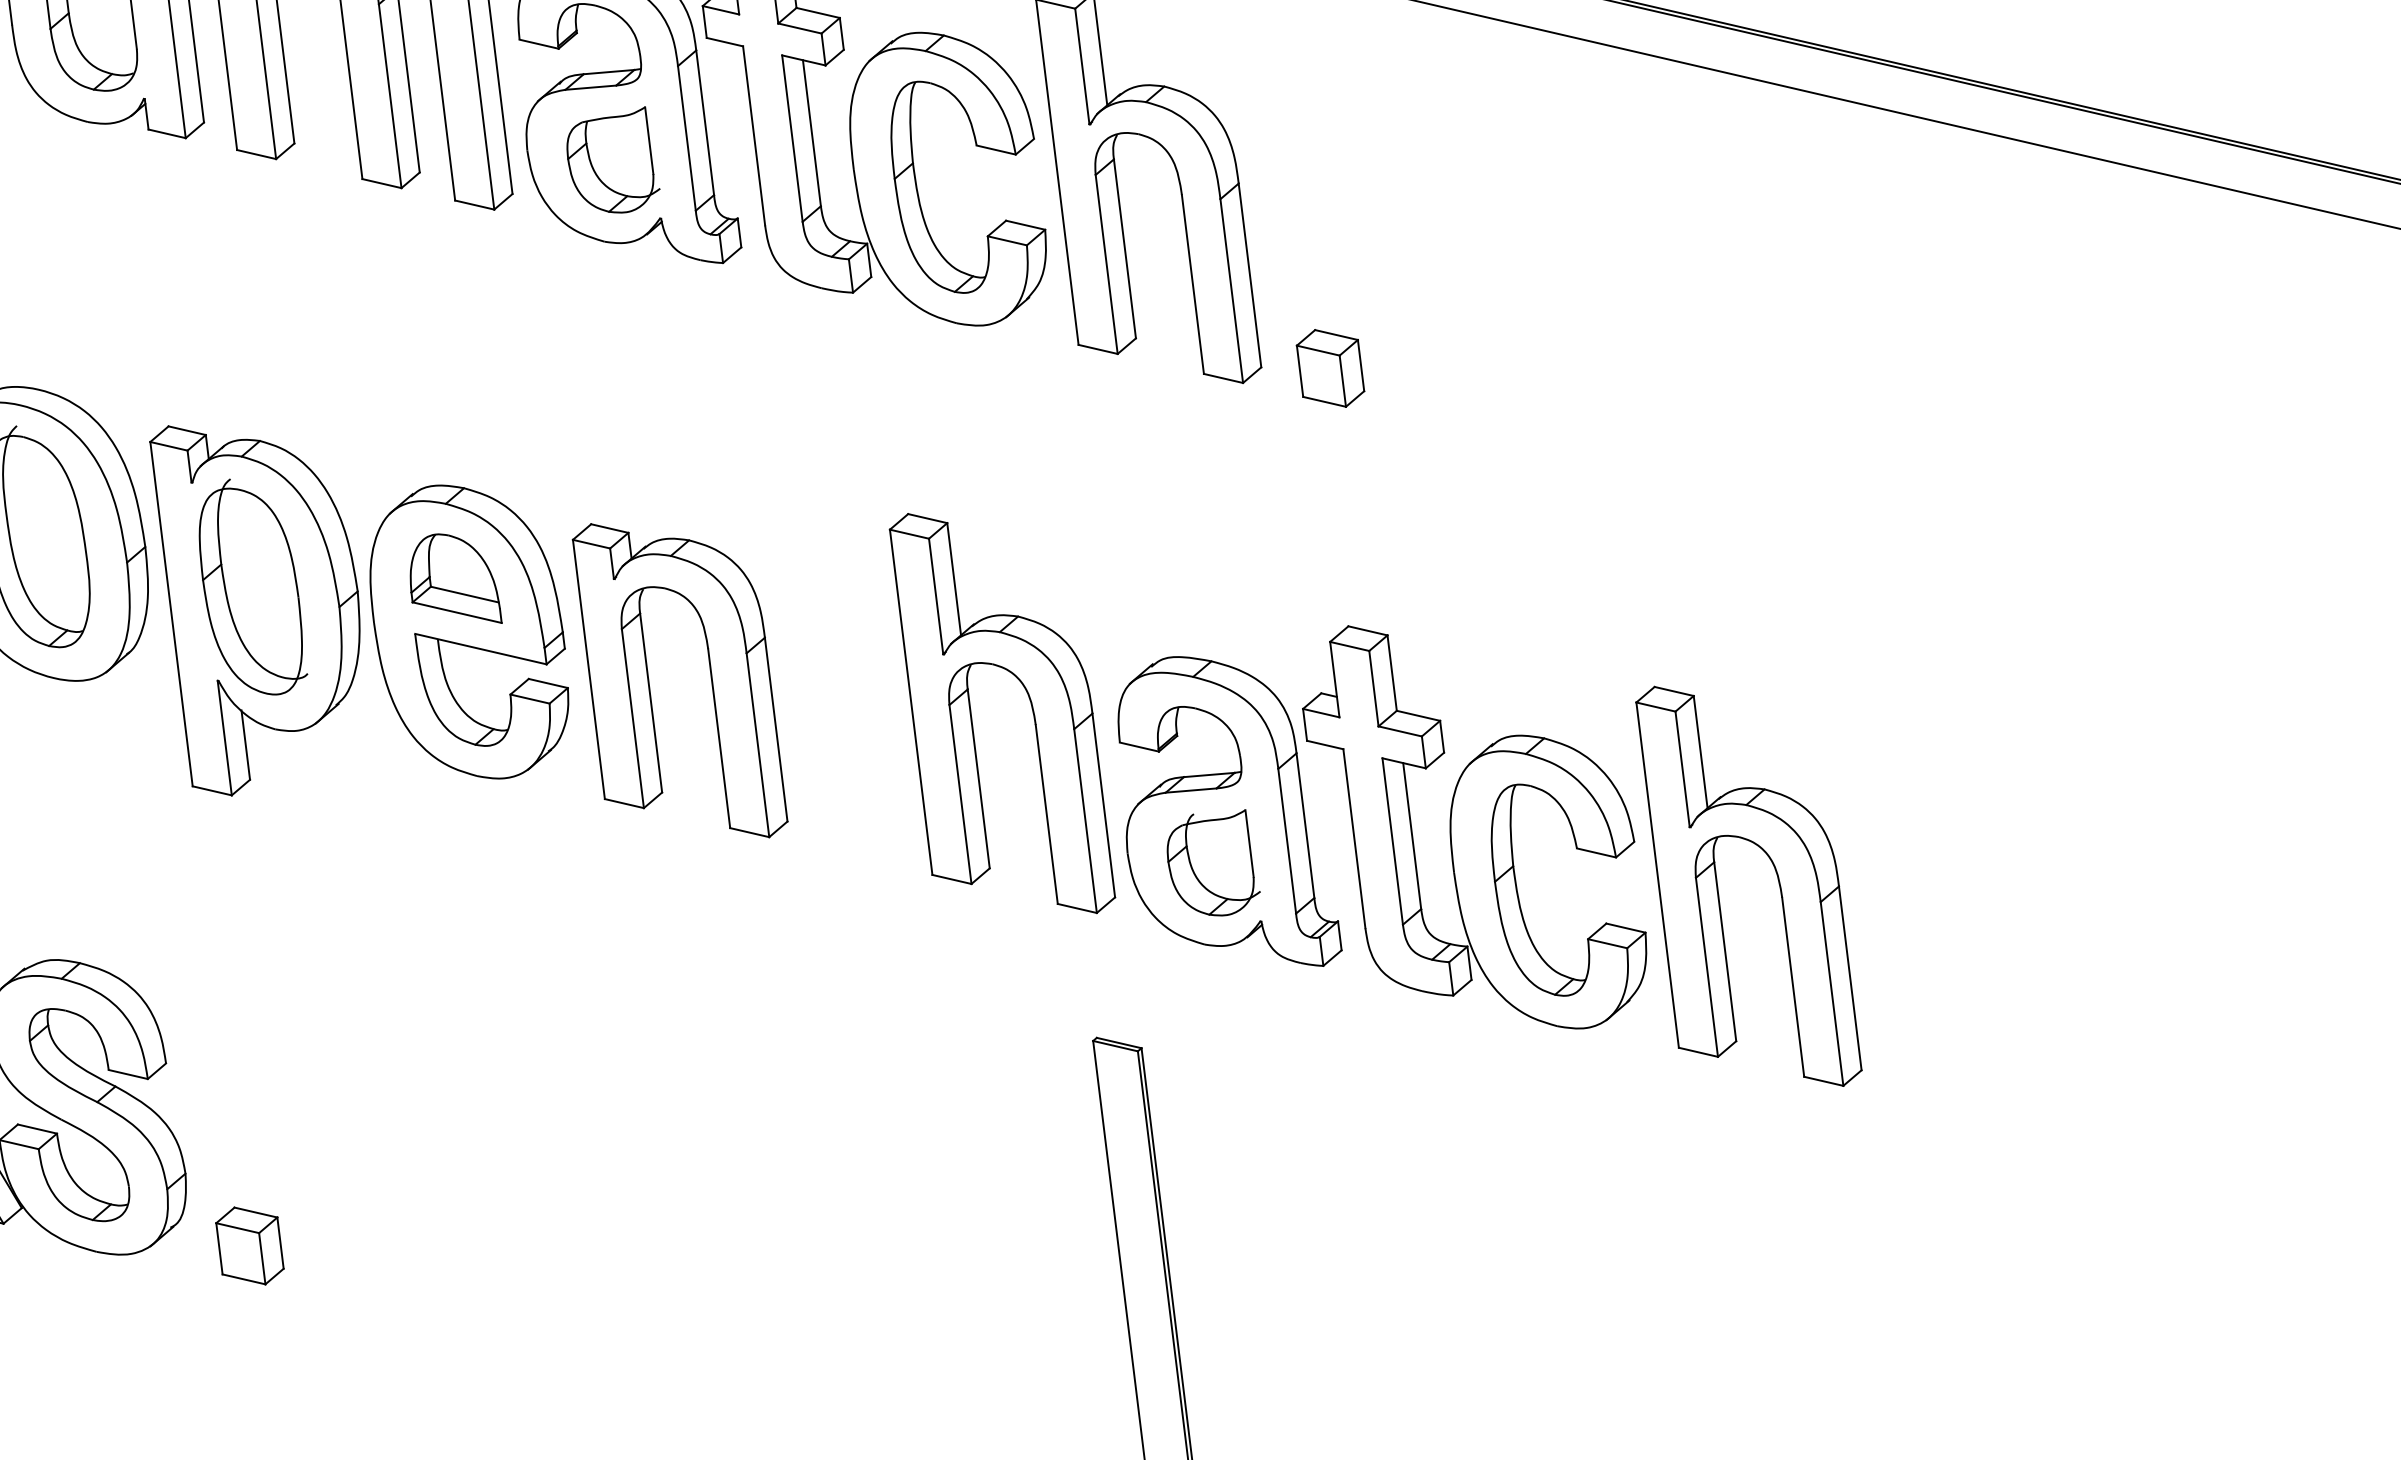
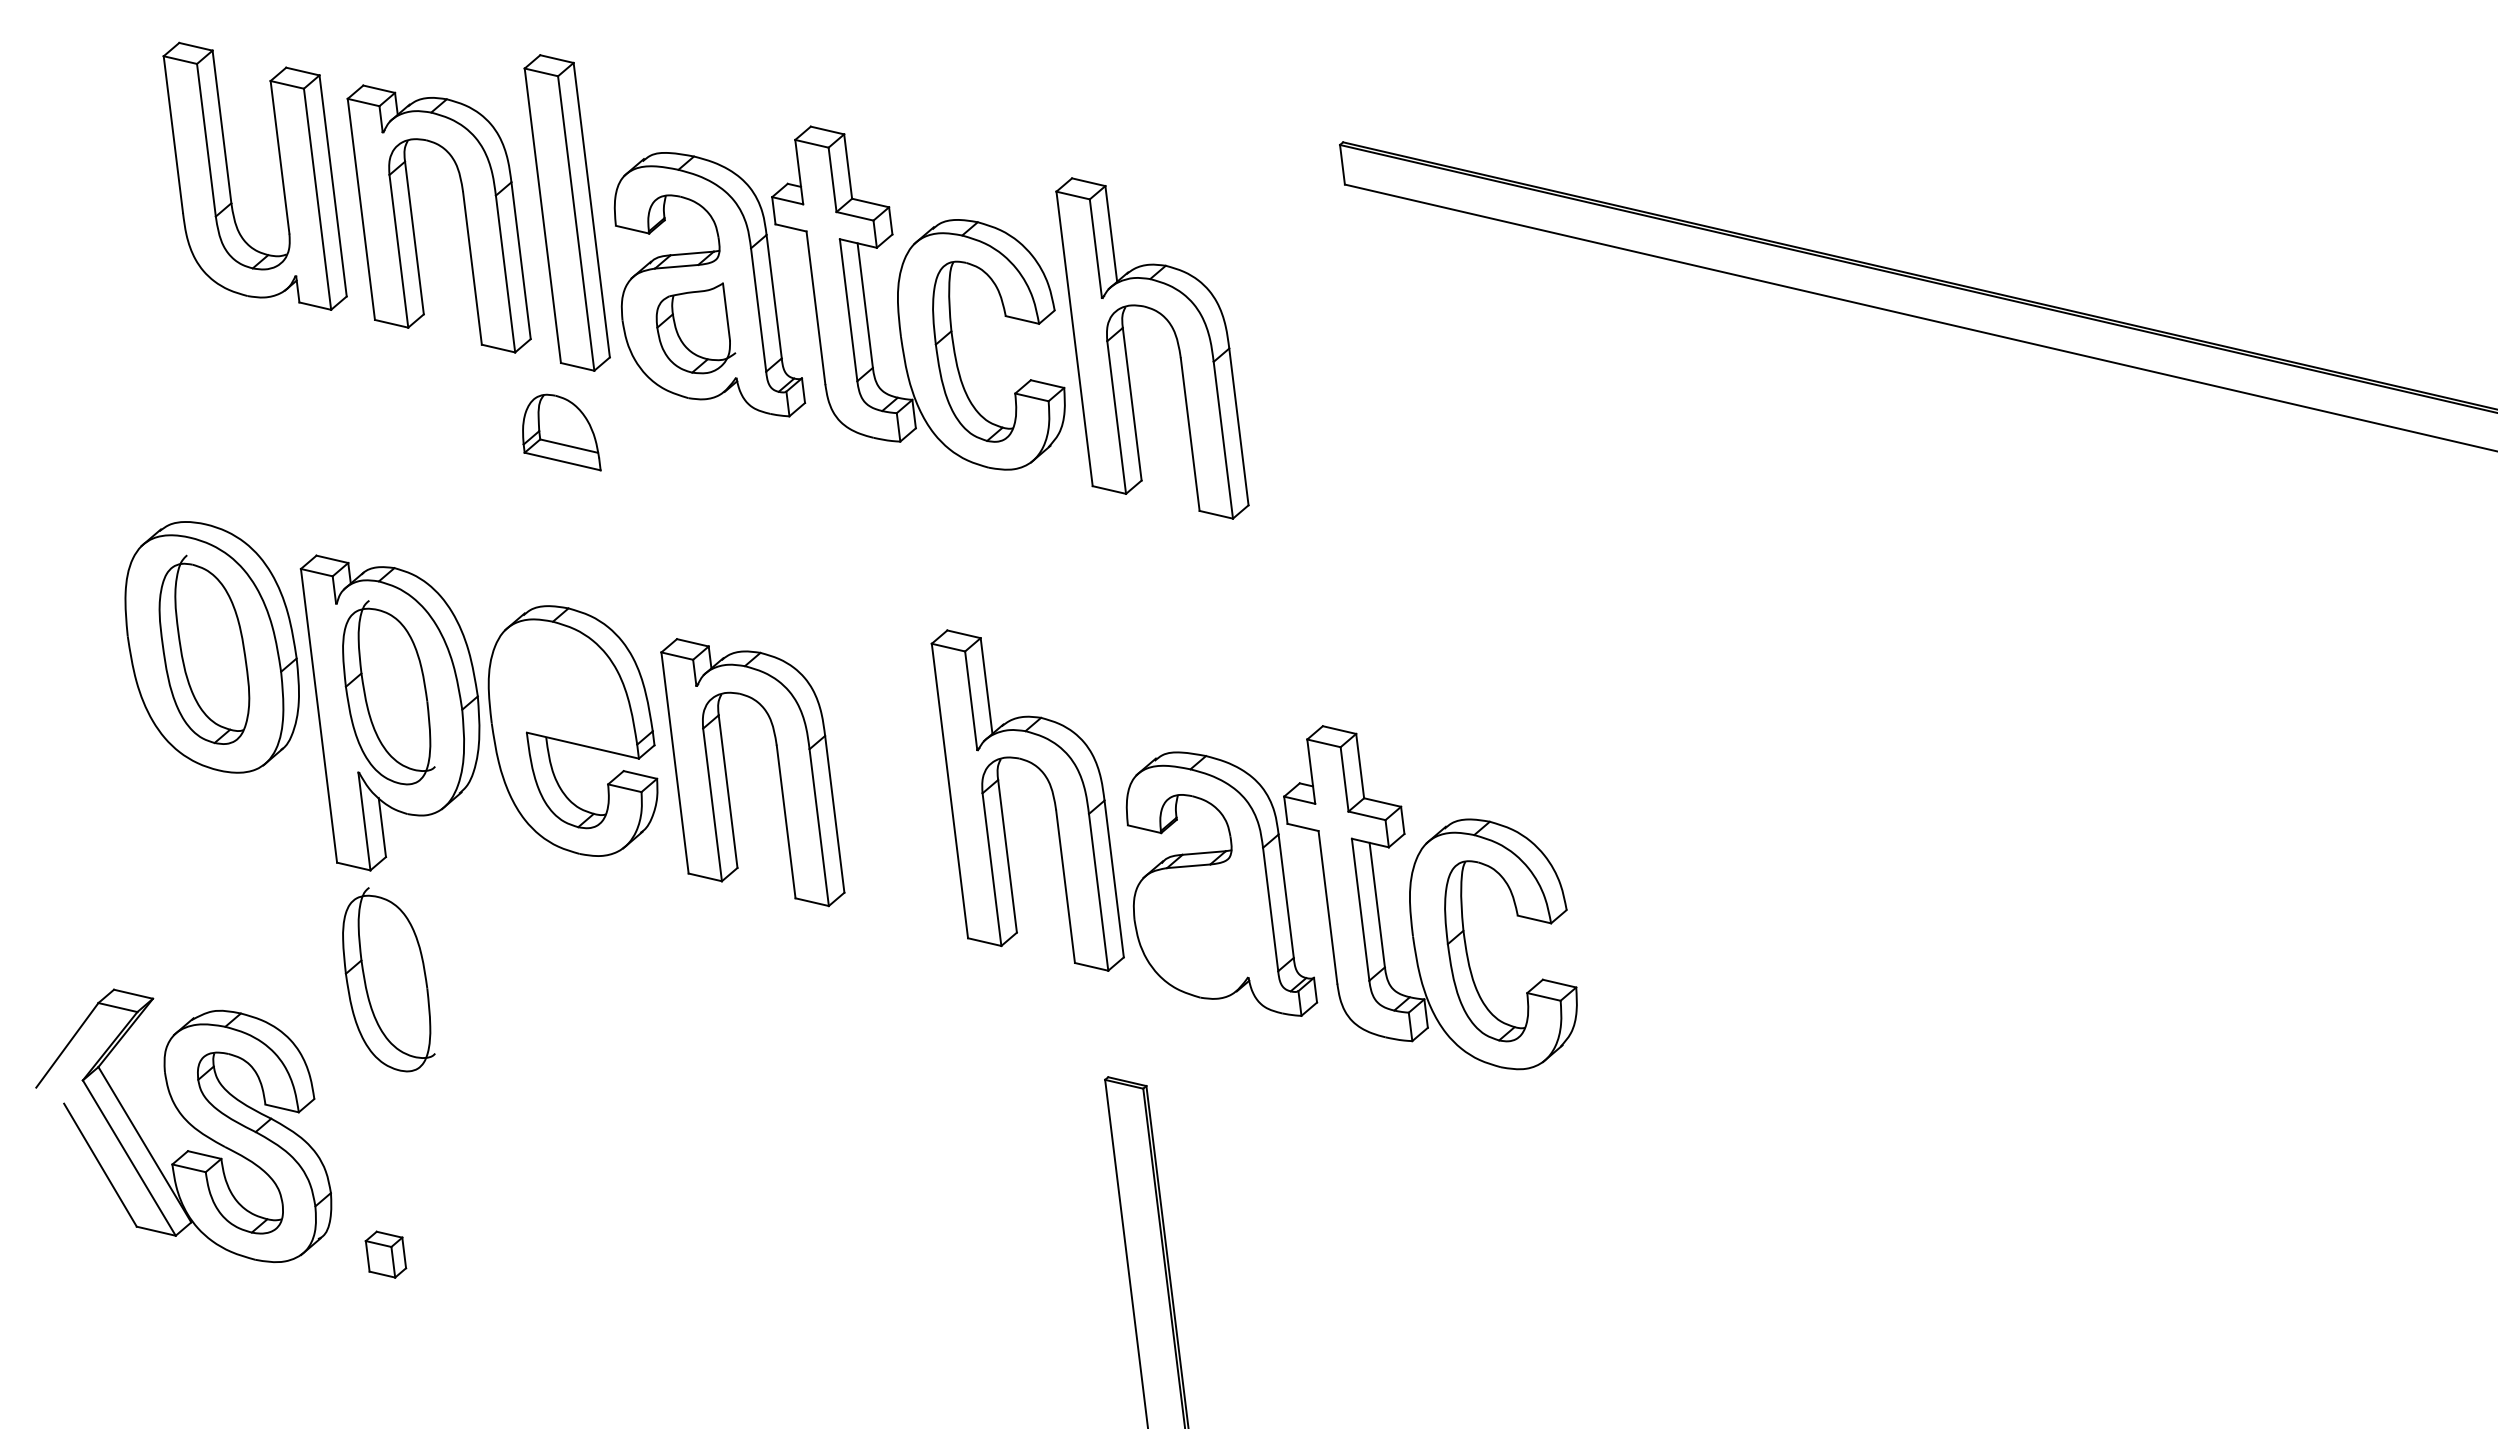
part: (1330, 367) -> (1307, 505), removed
part: (455, 578) -> (561, 432), moved
part: (1213, 862) -> (1207, 927), removed
part: (1777, 878) -> (1688, 941), removed
part: (252, 923) -> (388, 979), added
part: (249, 1245) -> (385, 1254), size x0.7

